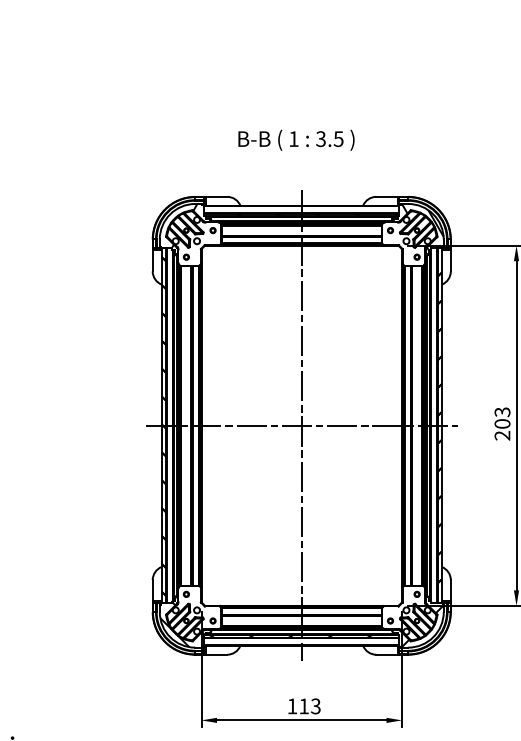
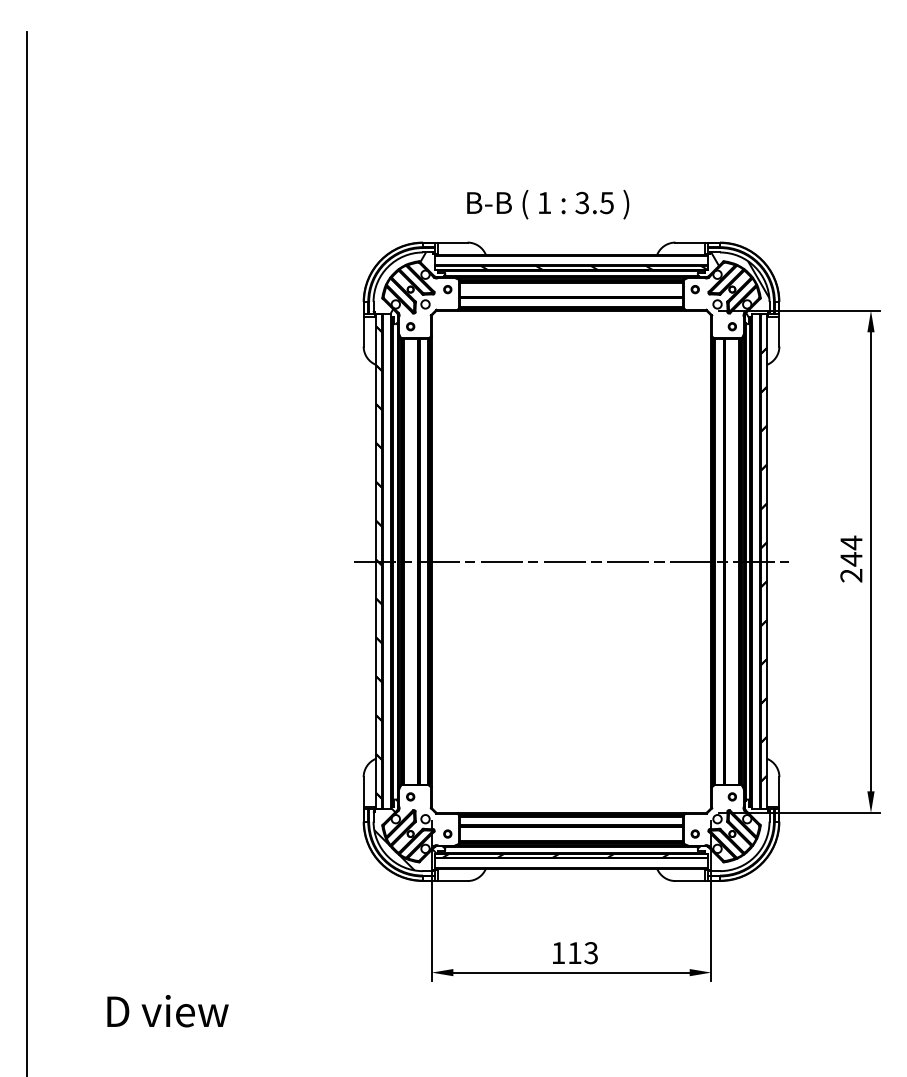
text: (296, 140) -> (548, 204), moved
text: (502, 417) -> (851, 550), 203 -> 244
line: (301, 425) -> (571, 561), removed
hatch: (422, 626) -> (739, 841), removed

